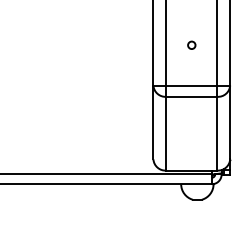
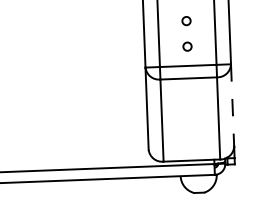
circle: (191, 67) -> (187, 45), added
line: (230, 122) -> (232, 105), solid -> dashed

